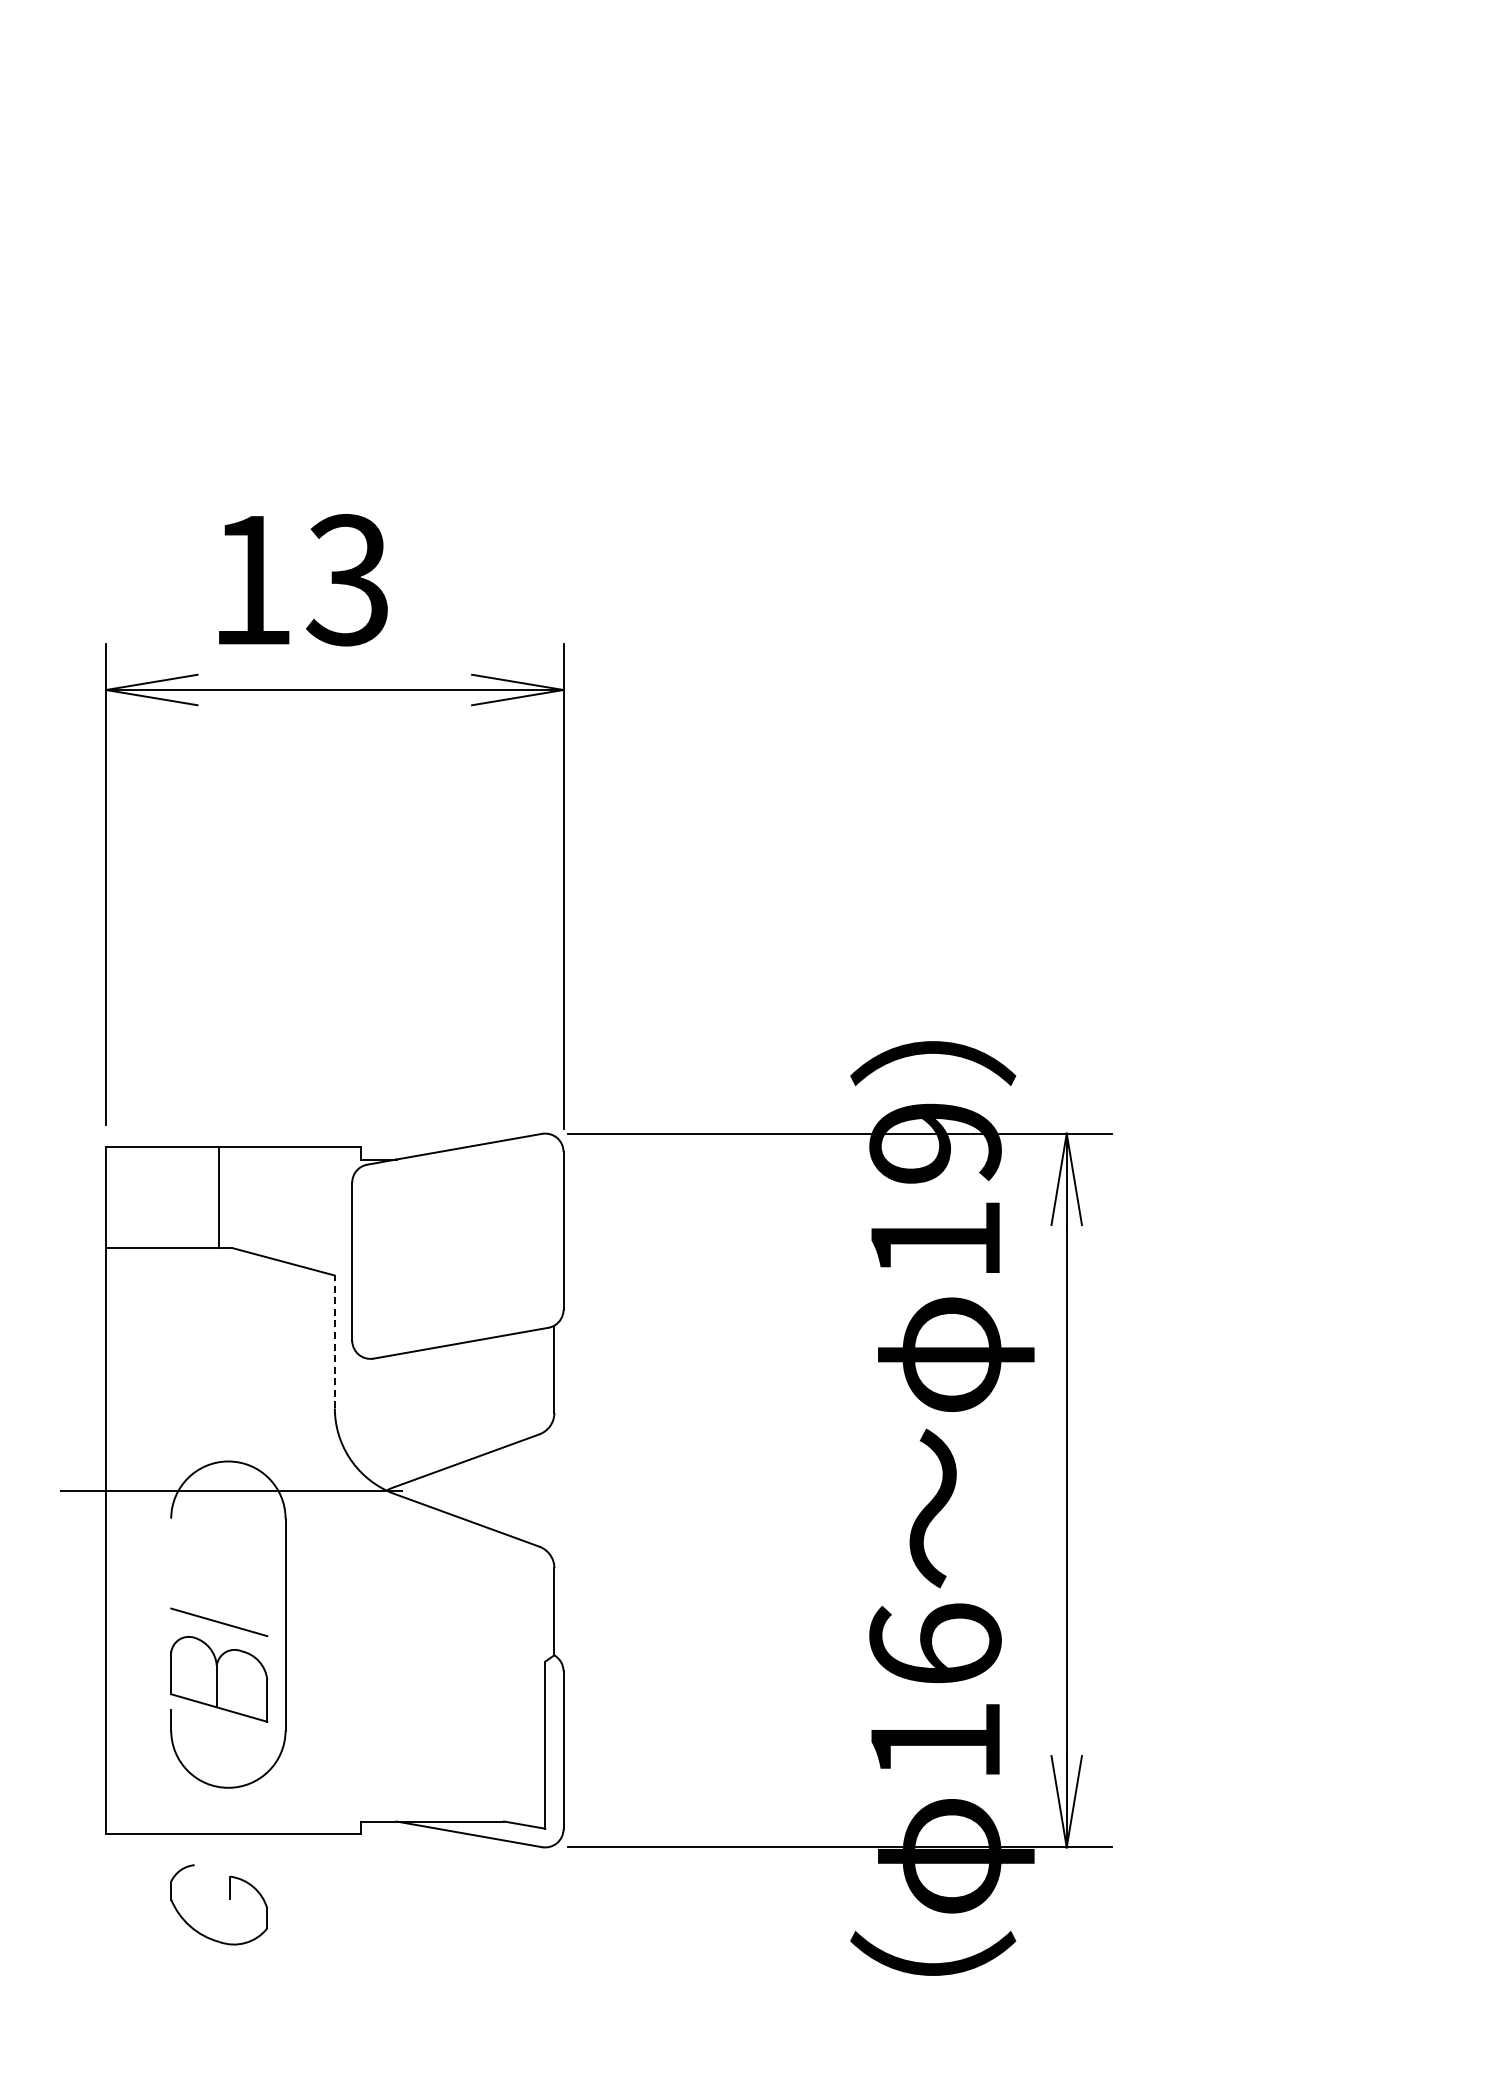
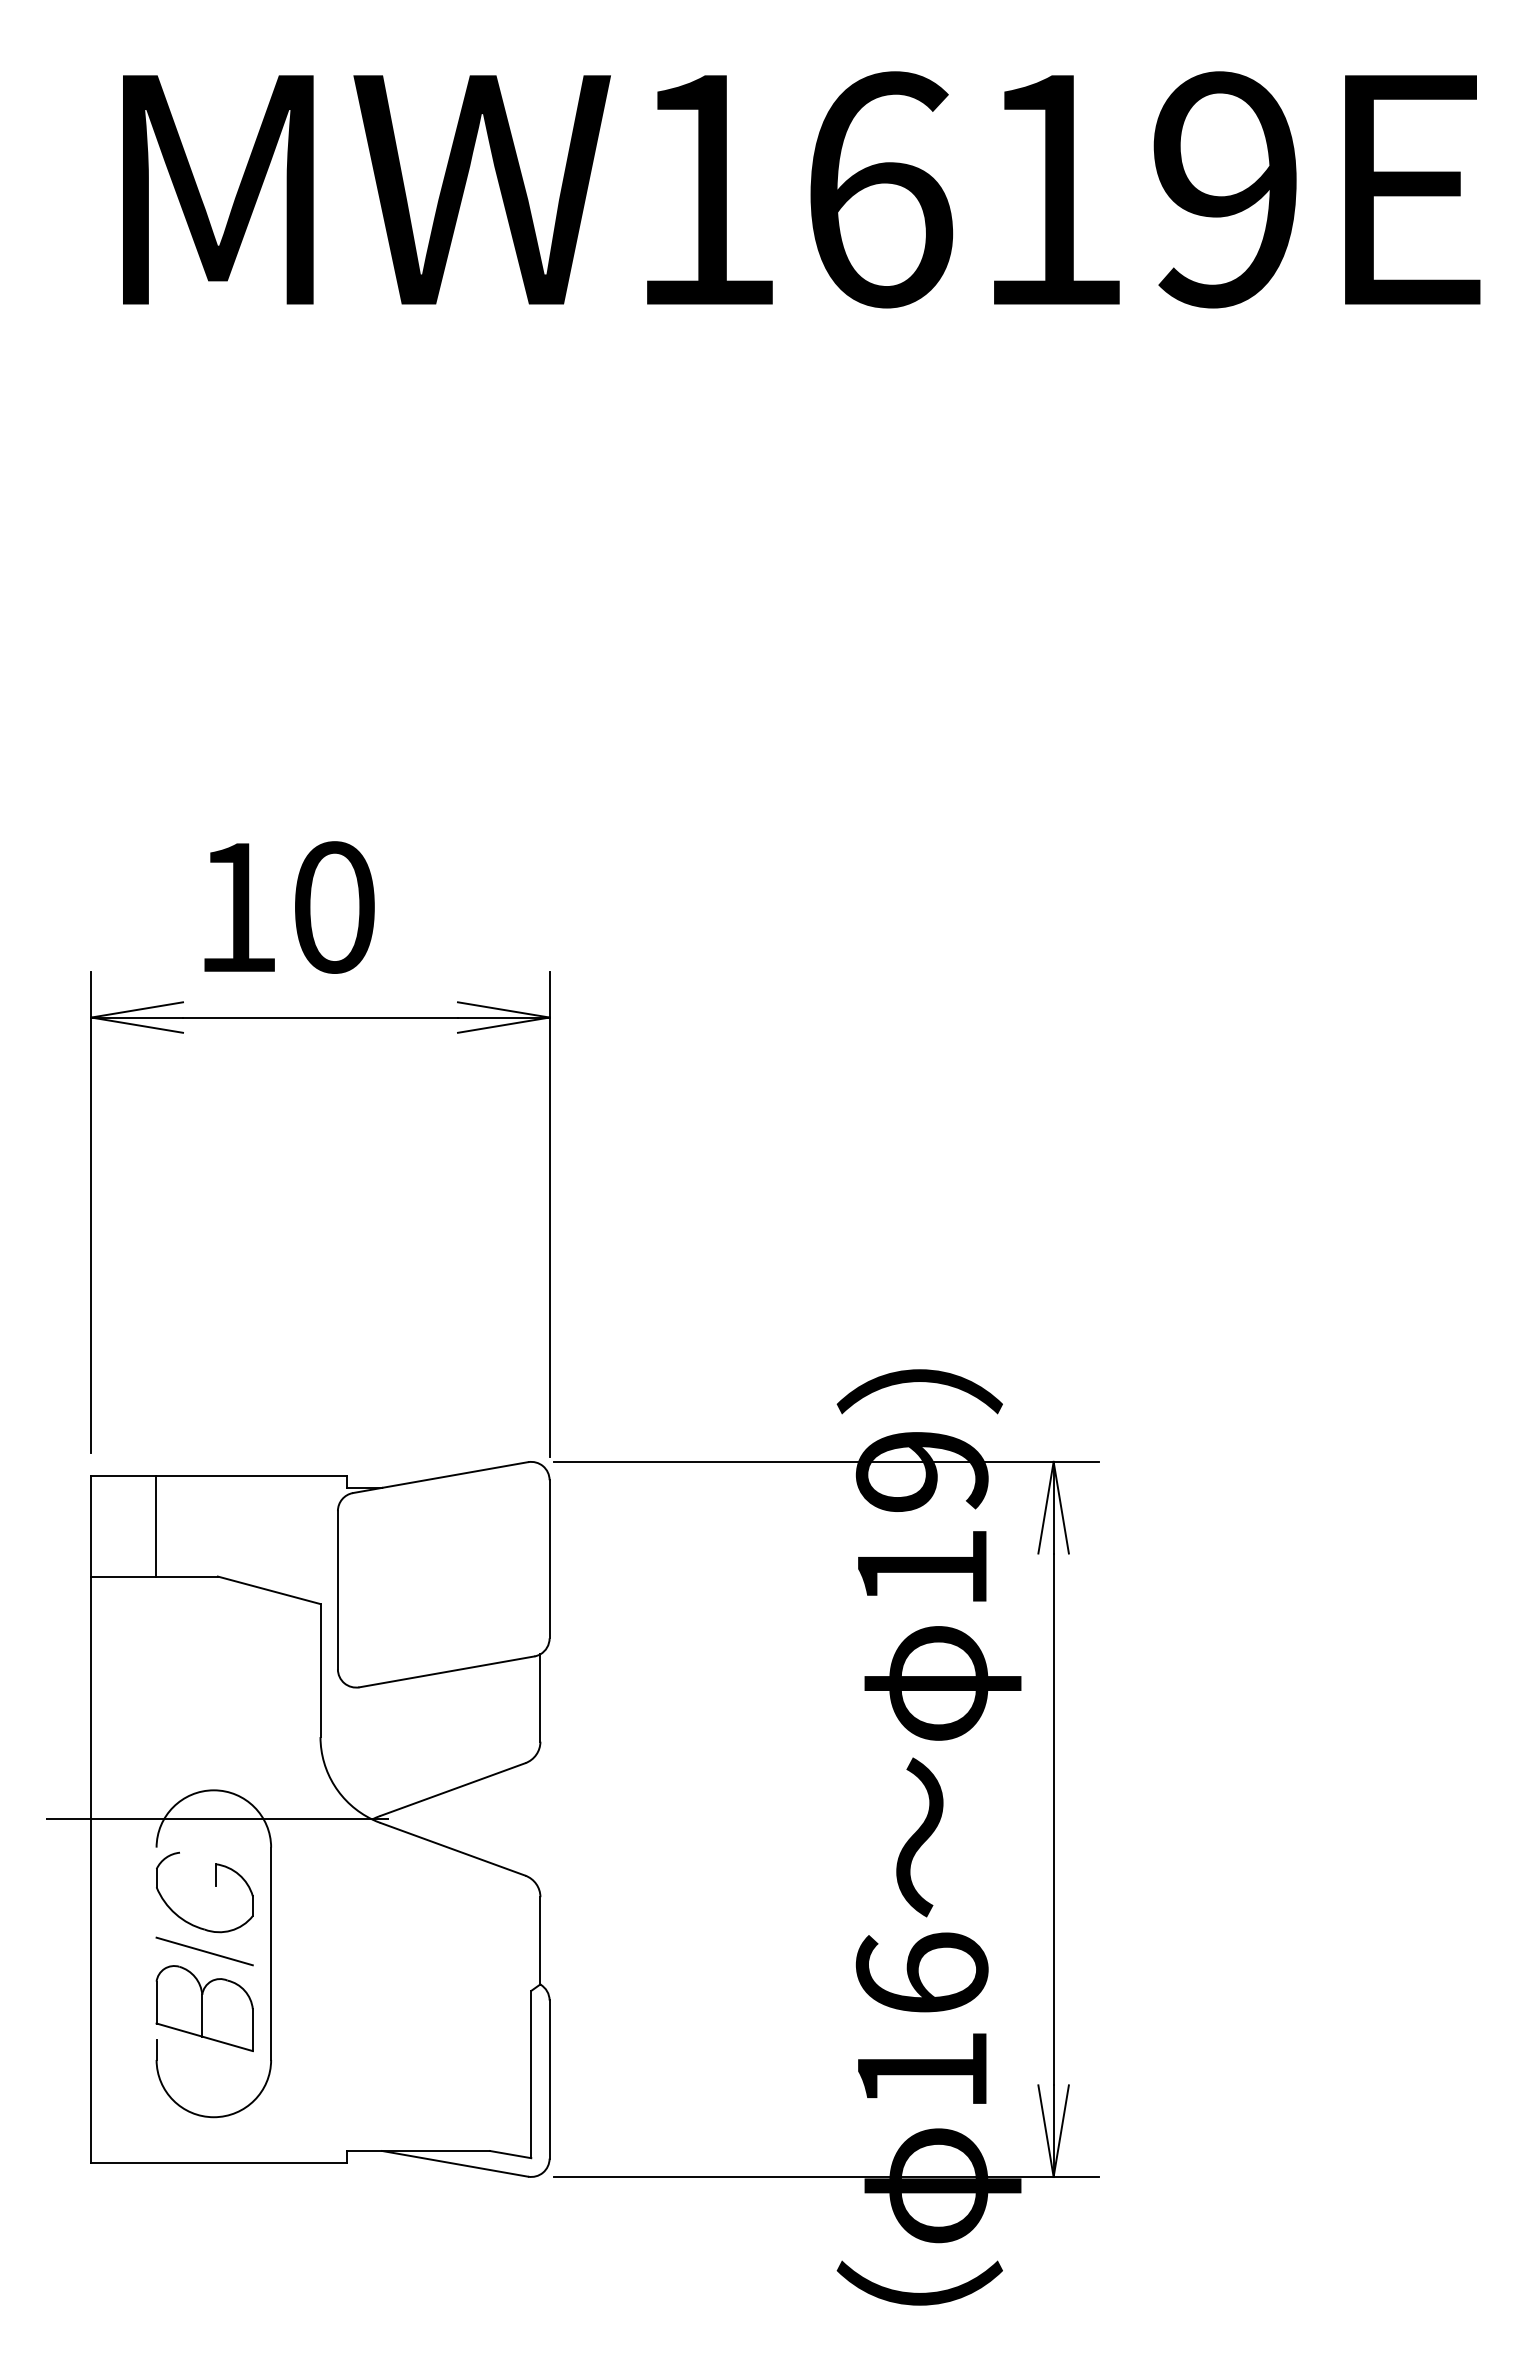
text: (346, 580) -> (332, 907), 13 -> 10
line: (219, 1197) -> (155, 1525), moved
line: (334, 1341) -> (320, 1670), dashed -> solid
part: (230, 1898) -> (215, 1886), moved

